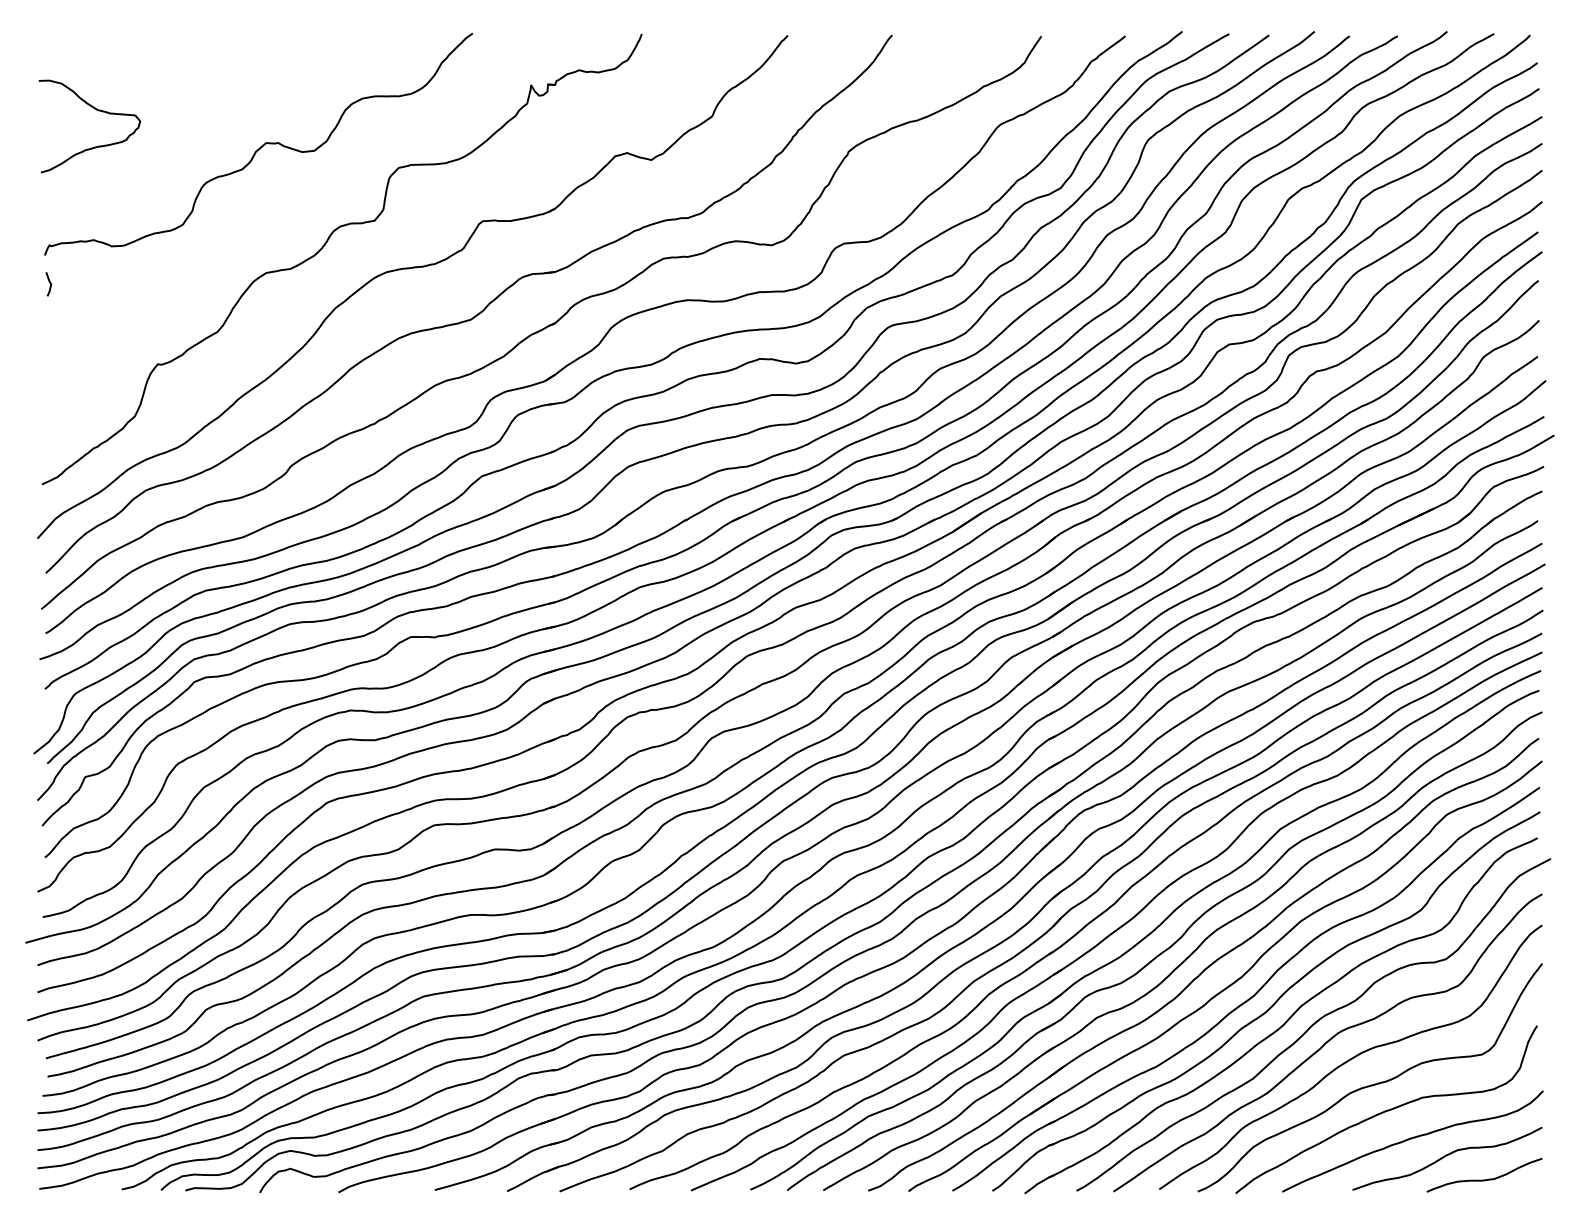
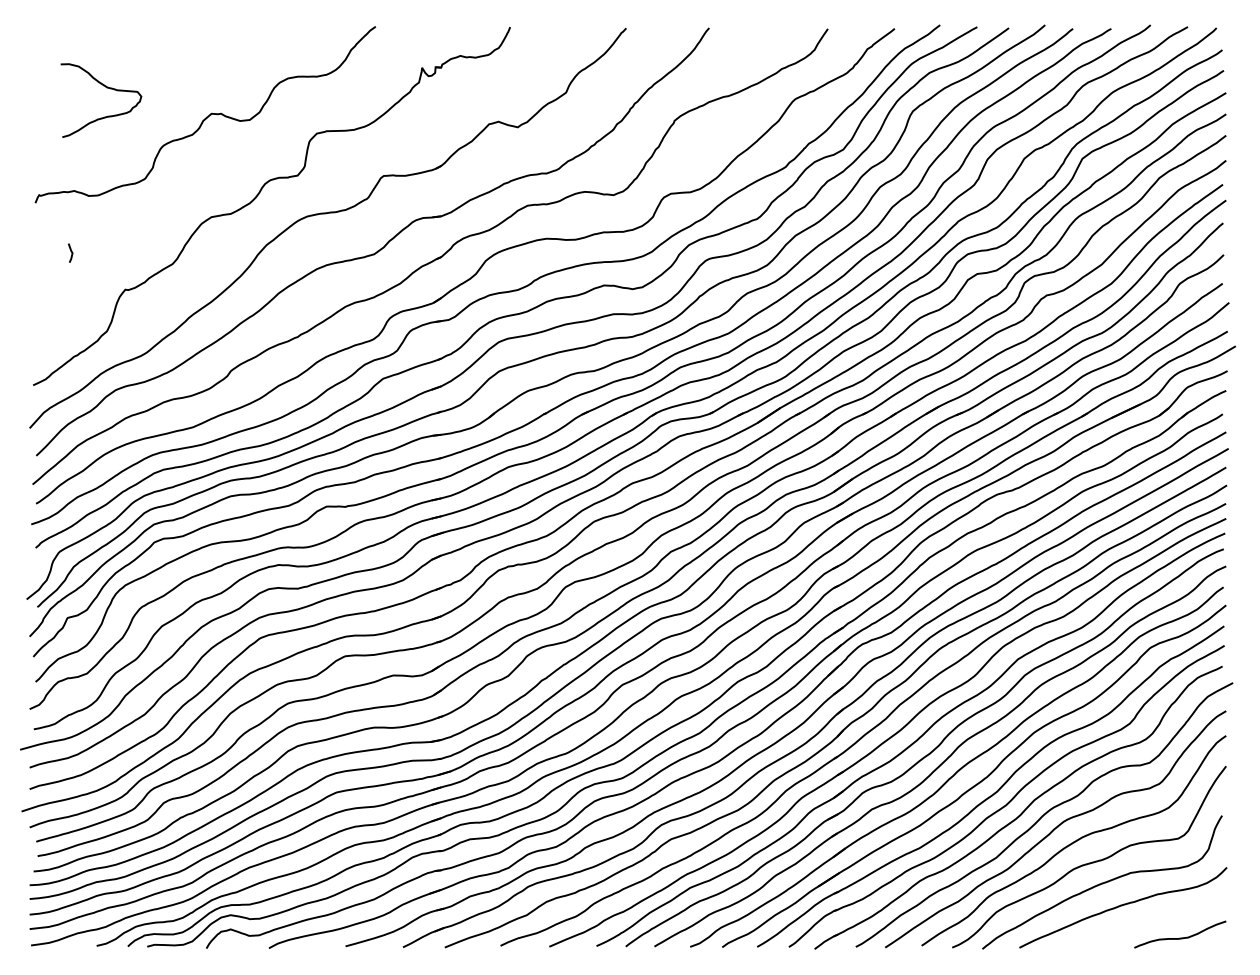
curve: (97, 111) -> (107, 88), moved
line: (48, 282) -> (70, 251), moved
curve: (1445, 1157) -> (1149, 920), removed

